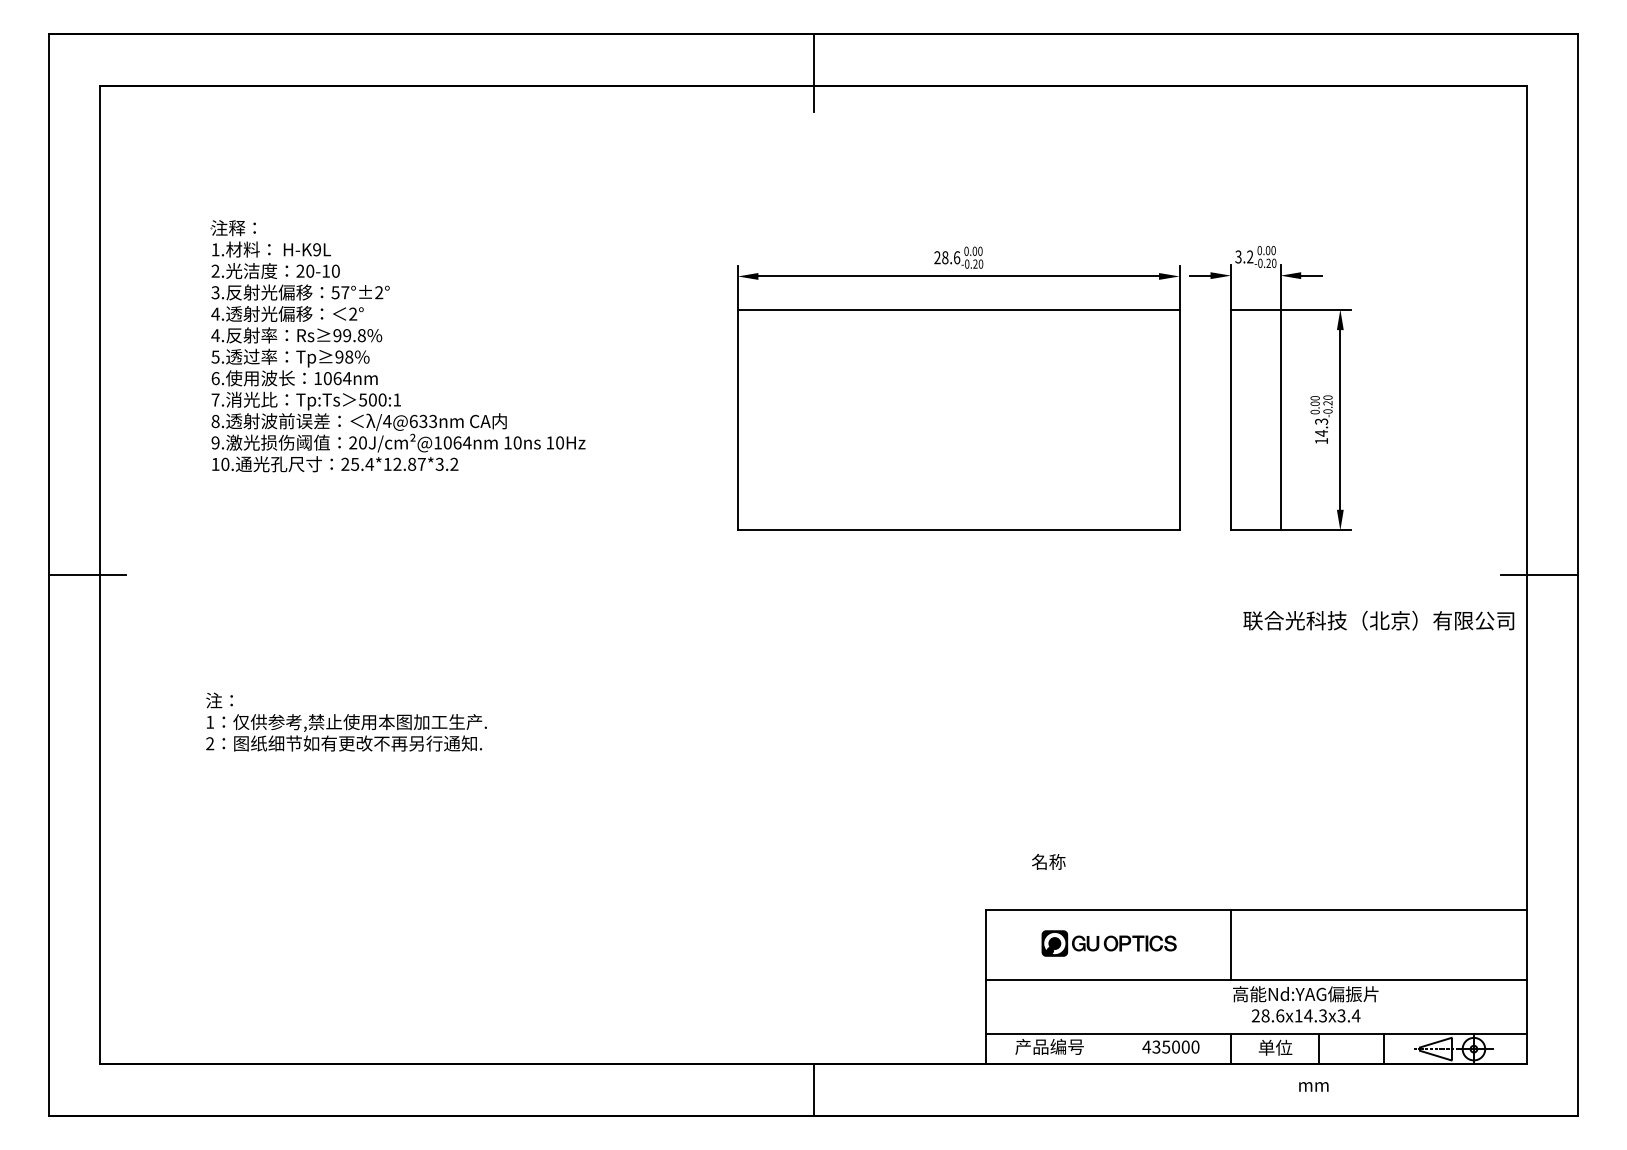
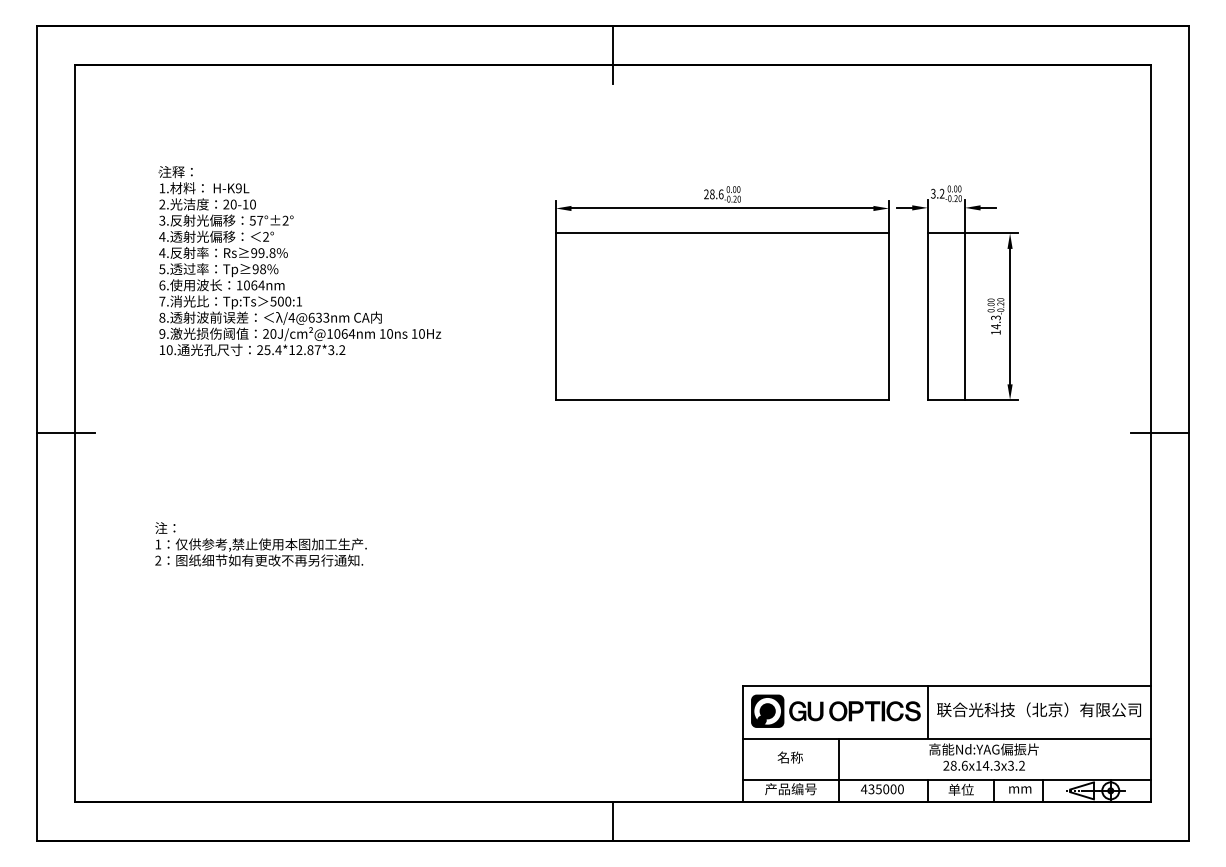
text: (1378, 620) -> (1038, 709), moved
text: (1048, 861) -> (790, 757), moved
part: (1108, 943) -> (835, 711), size x1.67
text: (1355, 1015) -> (1021, 765), 28.6x14.3x3.4 -> 28.6x14.3x3.2
line: (1113, 1022) -> (839, 770), added
text: (1313, 1086) -> (1019, 789), moved

